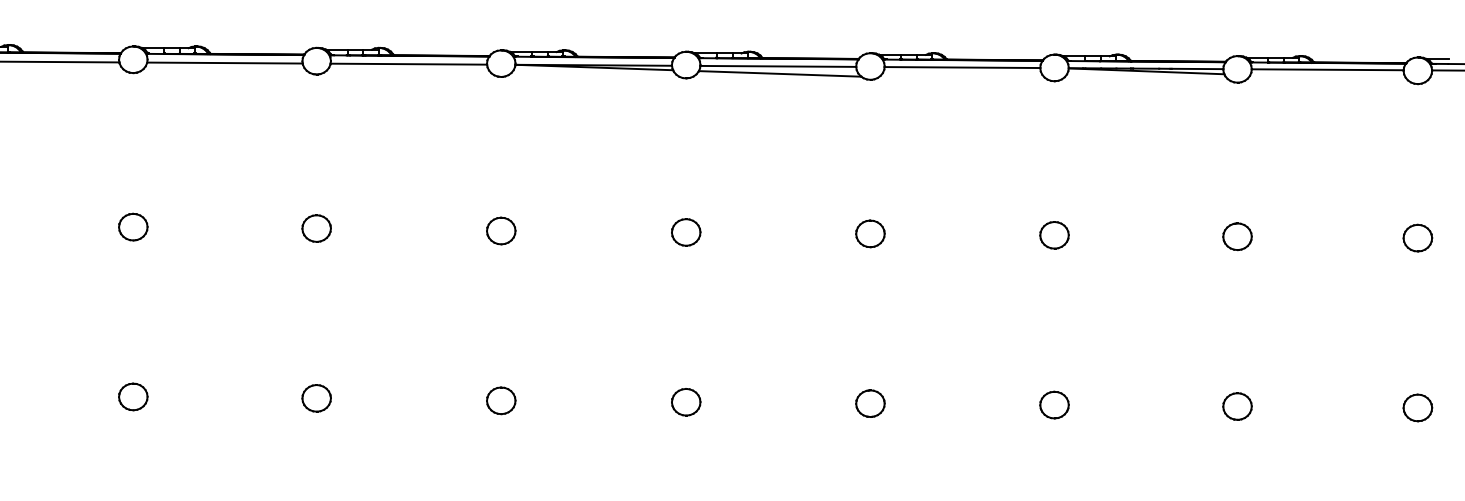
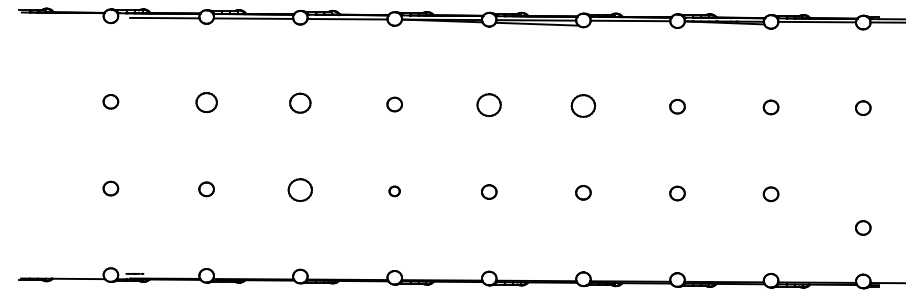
part: (133, 227) -> (206, 102), size x1.4
part: (316, 228) -> (300, 103), size x1.4
part: (686, 232) -> (489, 105), size x1.6
part: (870, 232) -> (583, 105), size x1.6
part: (316, 397) -> (300, 189), size x1.6
part: (500, 401) -> (394, 191), size x0.7
part: (1418, 407) -> (863, 227), moved

